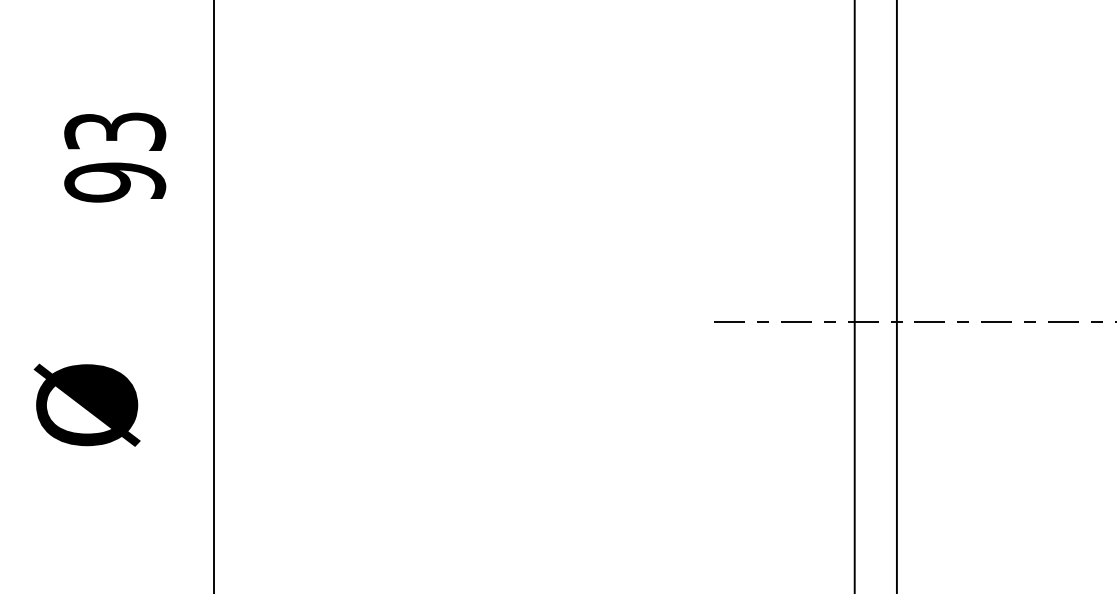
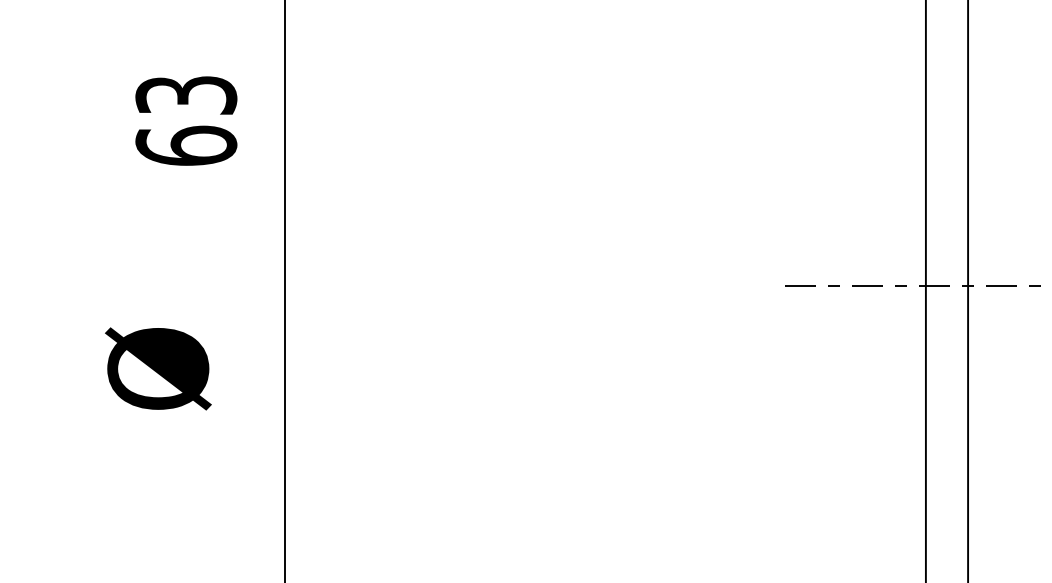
text: (115, 182) -> (186, 146), 93 -> 63

